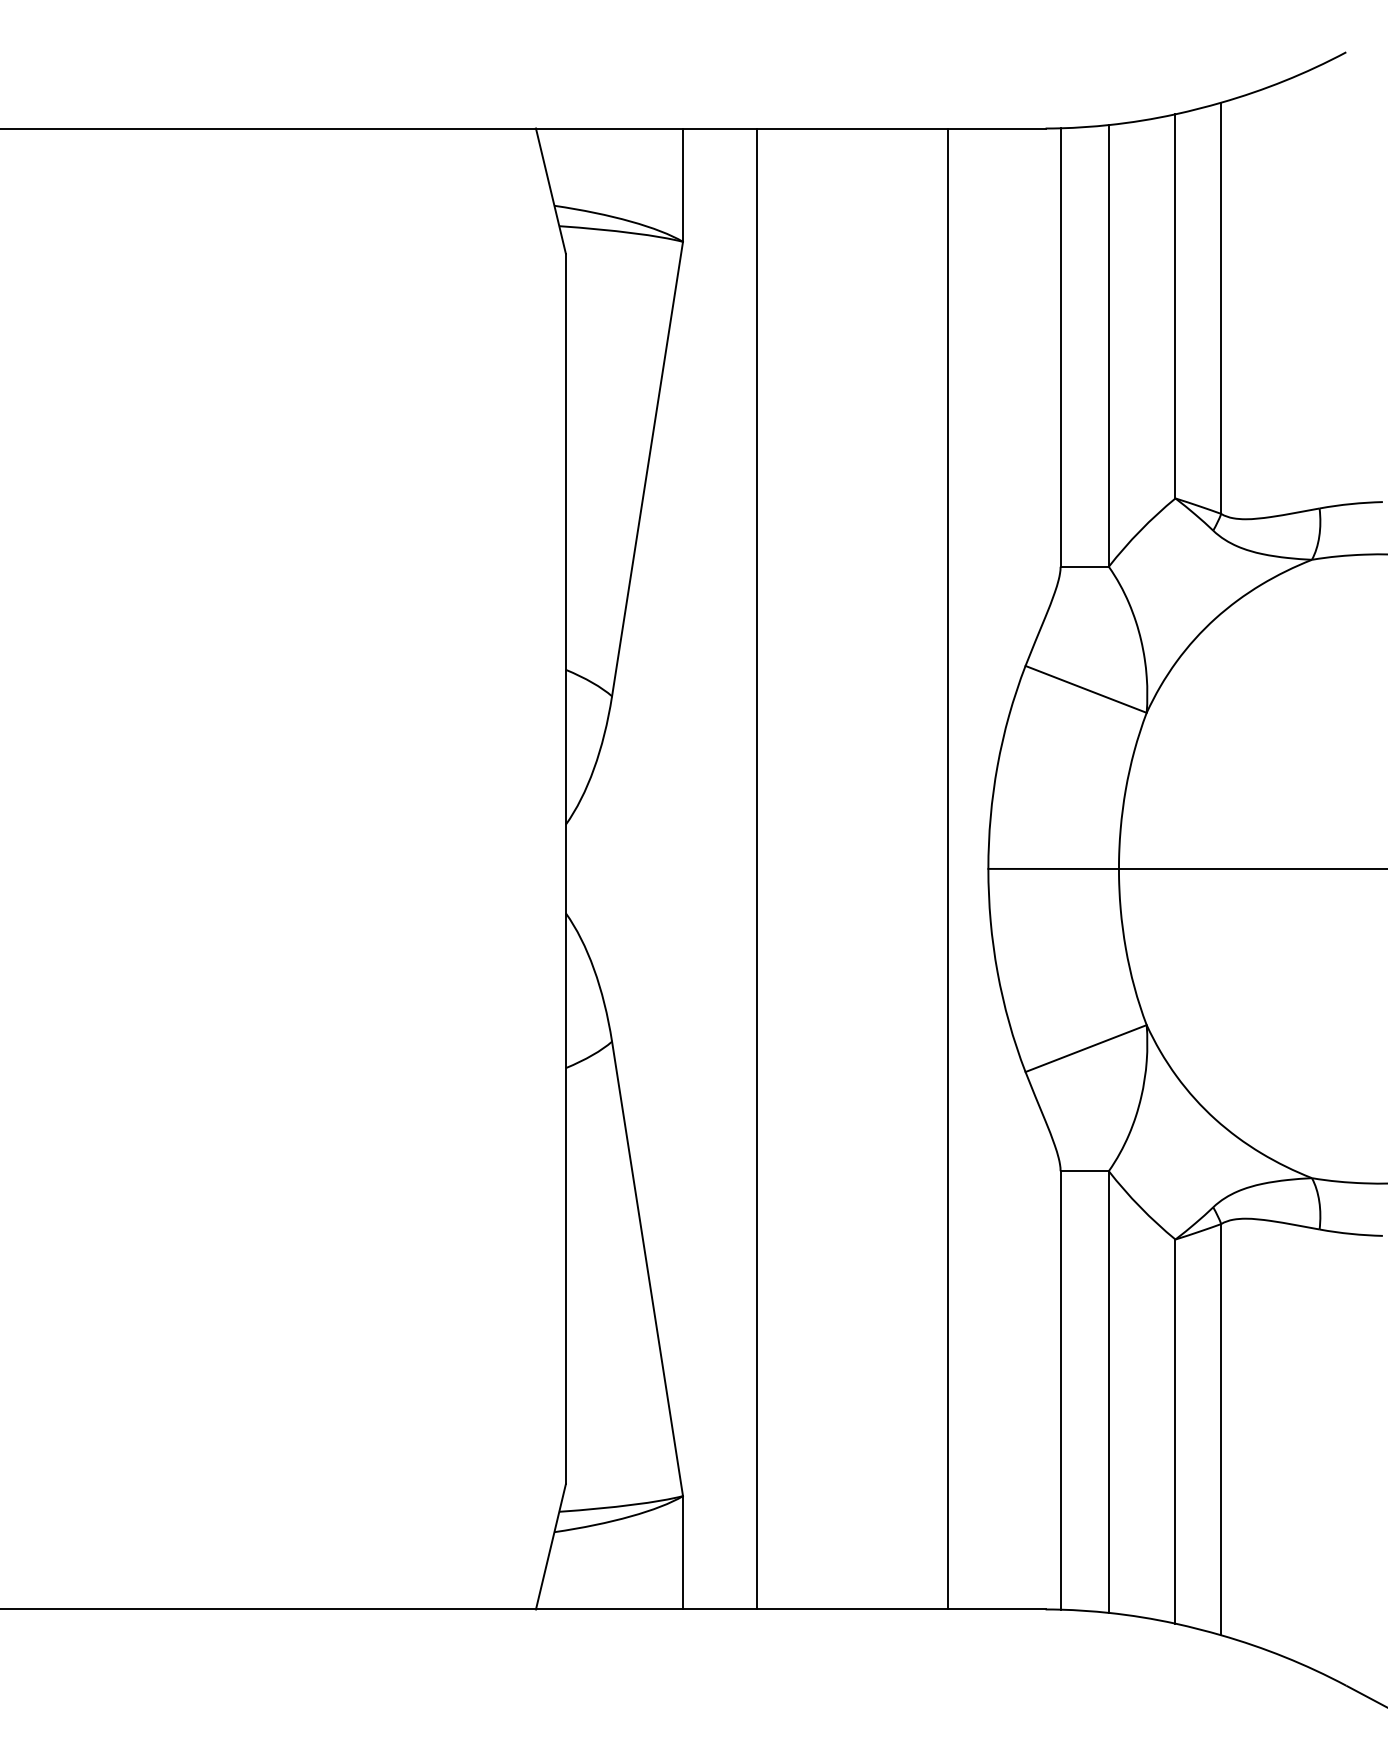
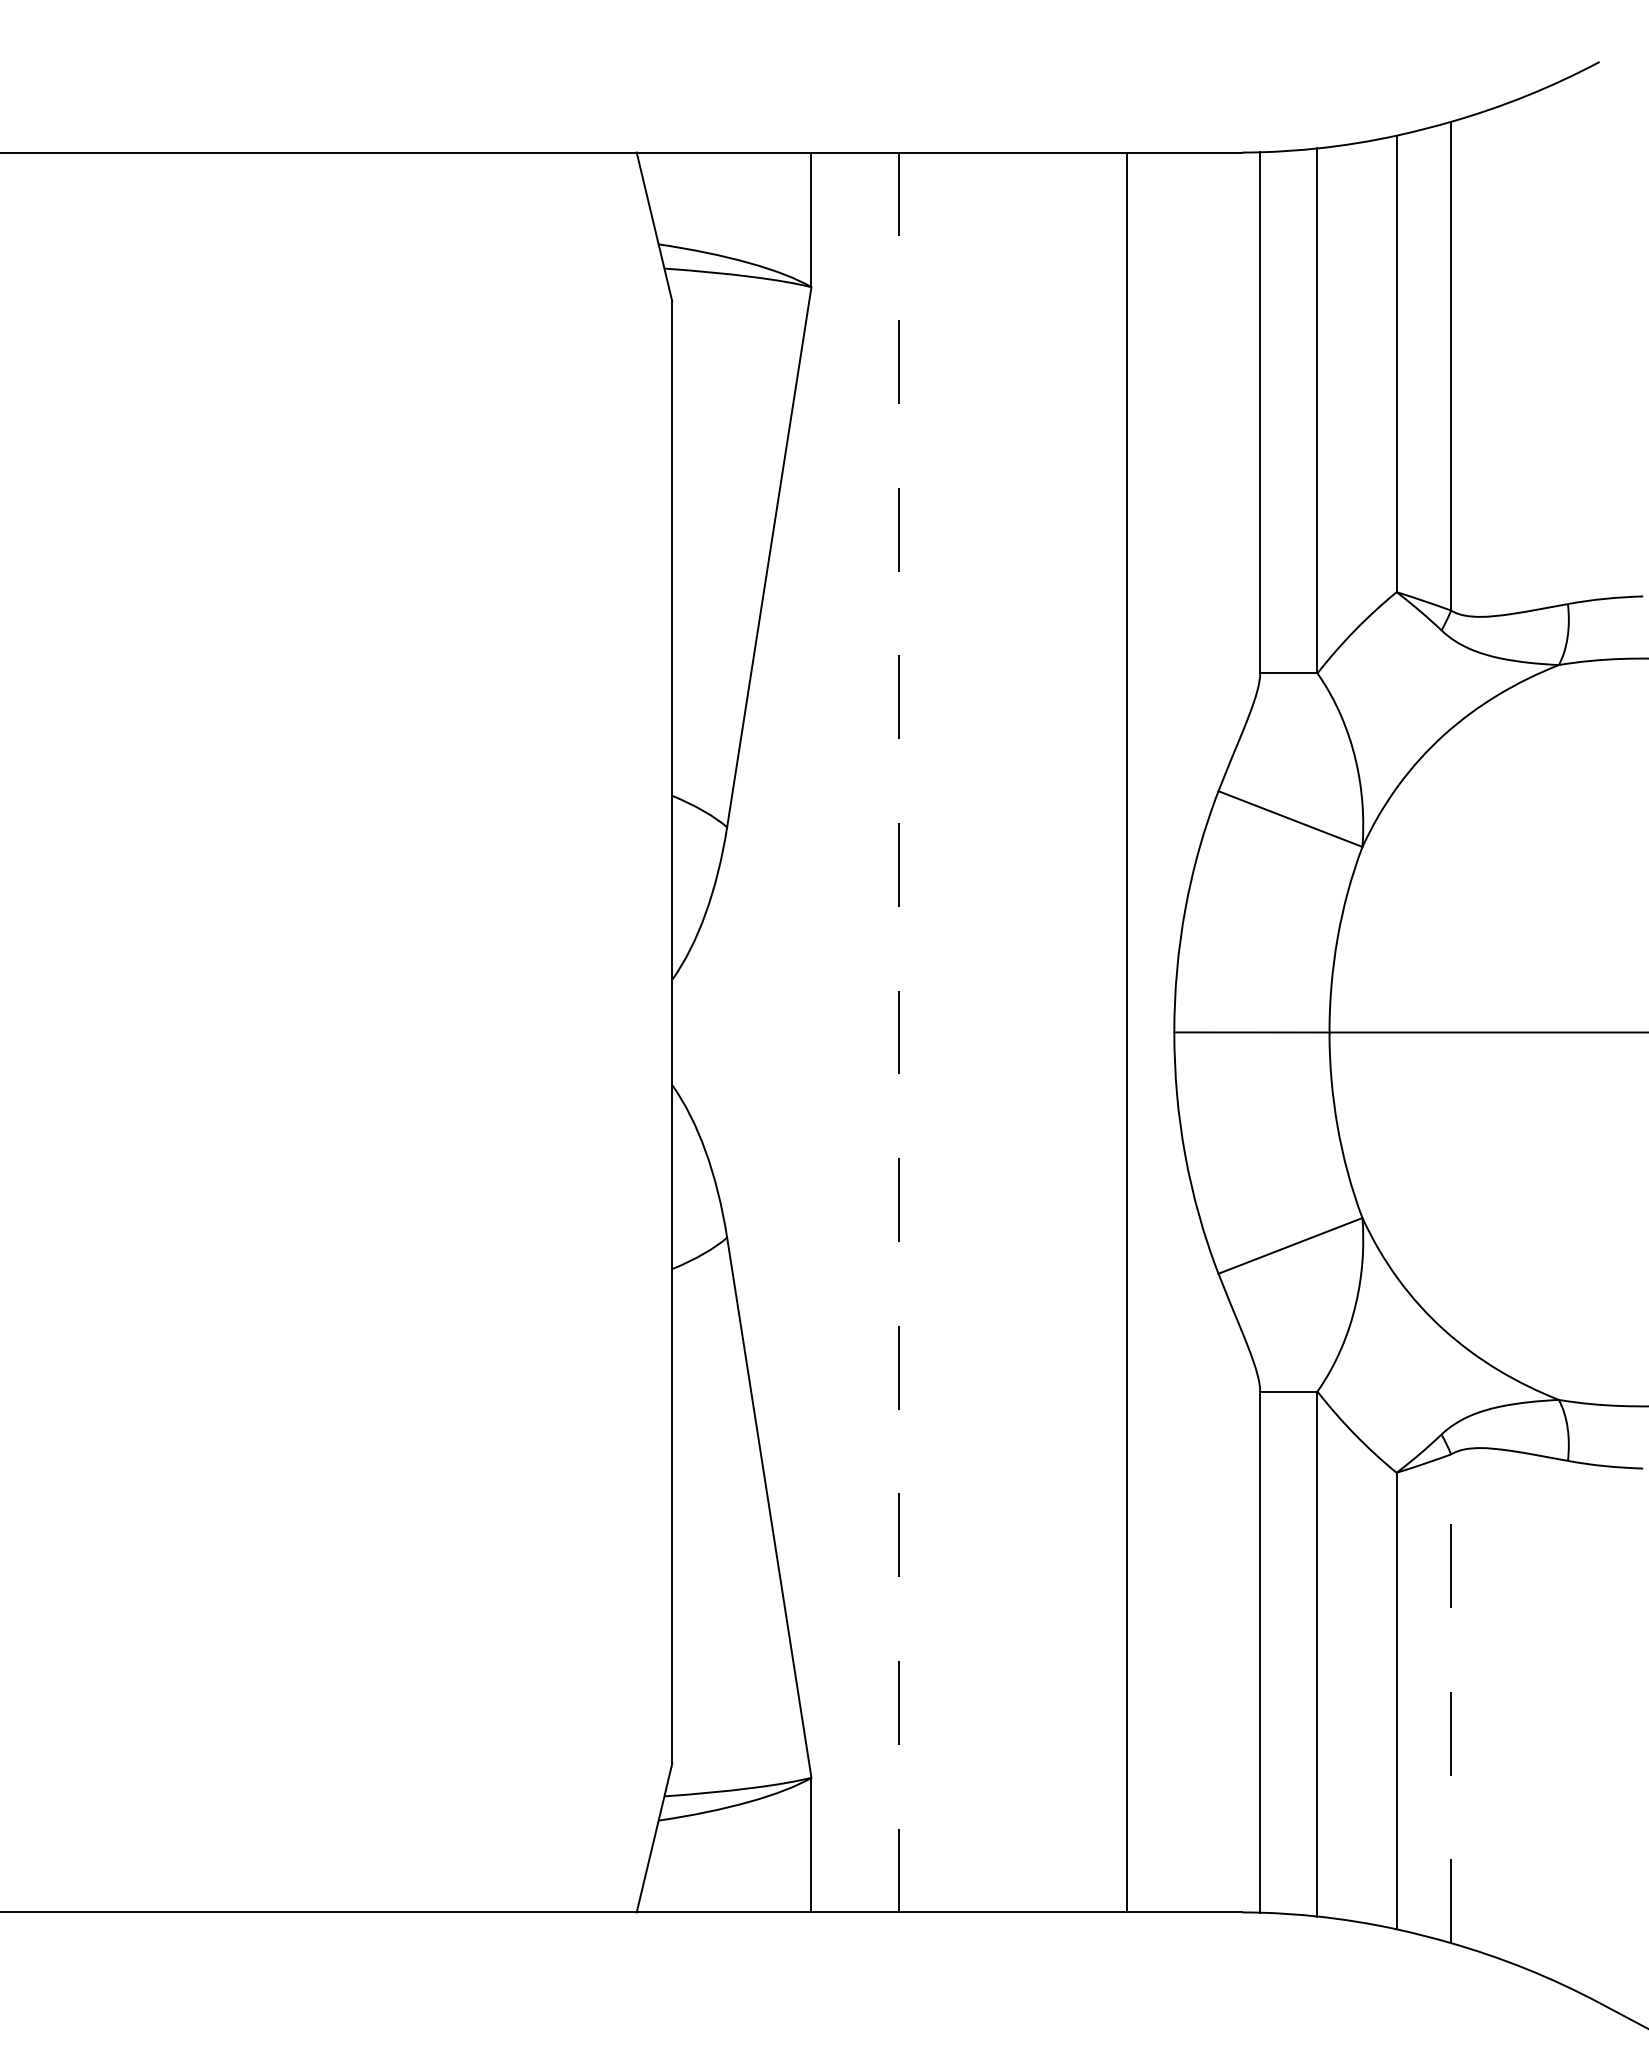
line: (756, 869) -> (898, 1032), solid -> dashed
line: (1221, 1429) -> (1451, 1698), solid -> dashed

